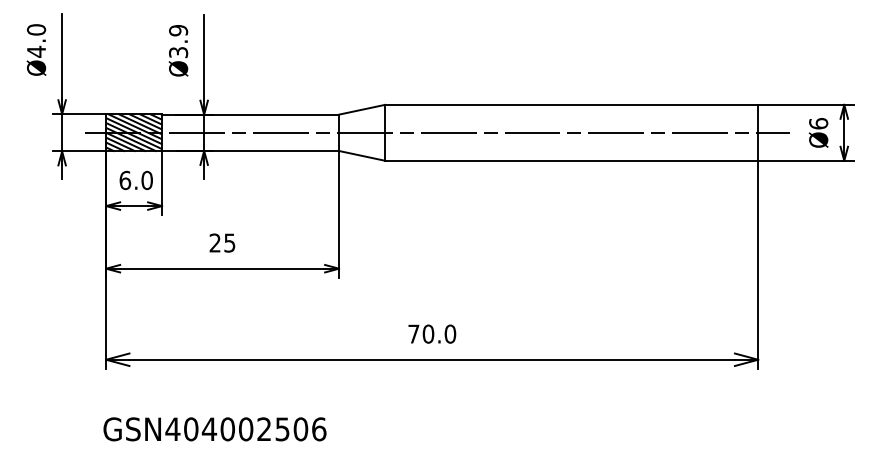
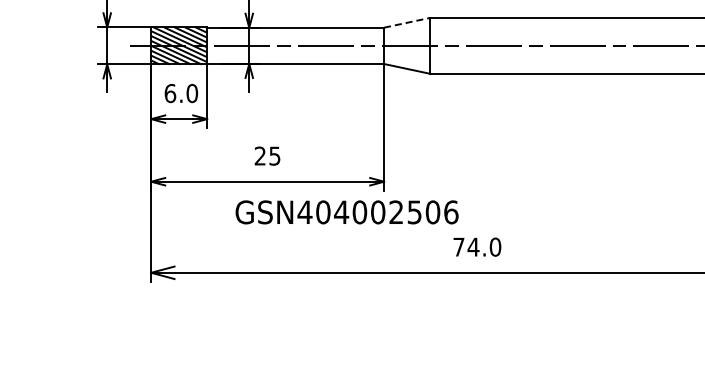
line: (362, 109) -> (407, 22), solid -> dashed
text: (428, 333) -> (473, 246), 70.0 -> 74.0
text: (214, 429) -> (346, 212), moved

